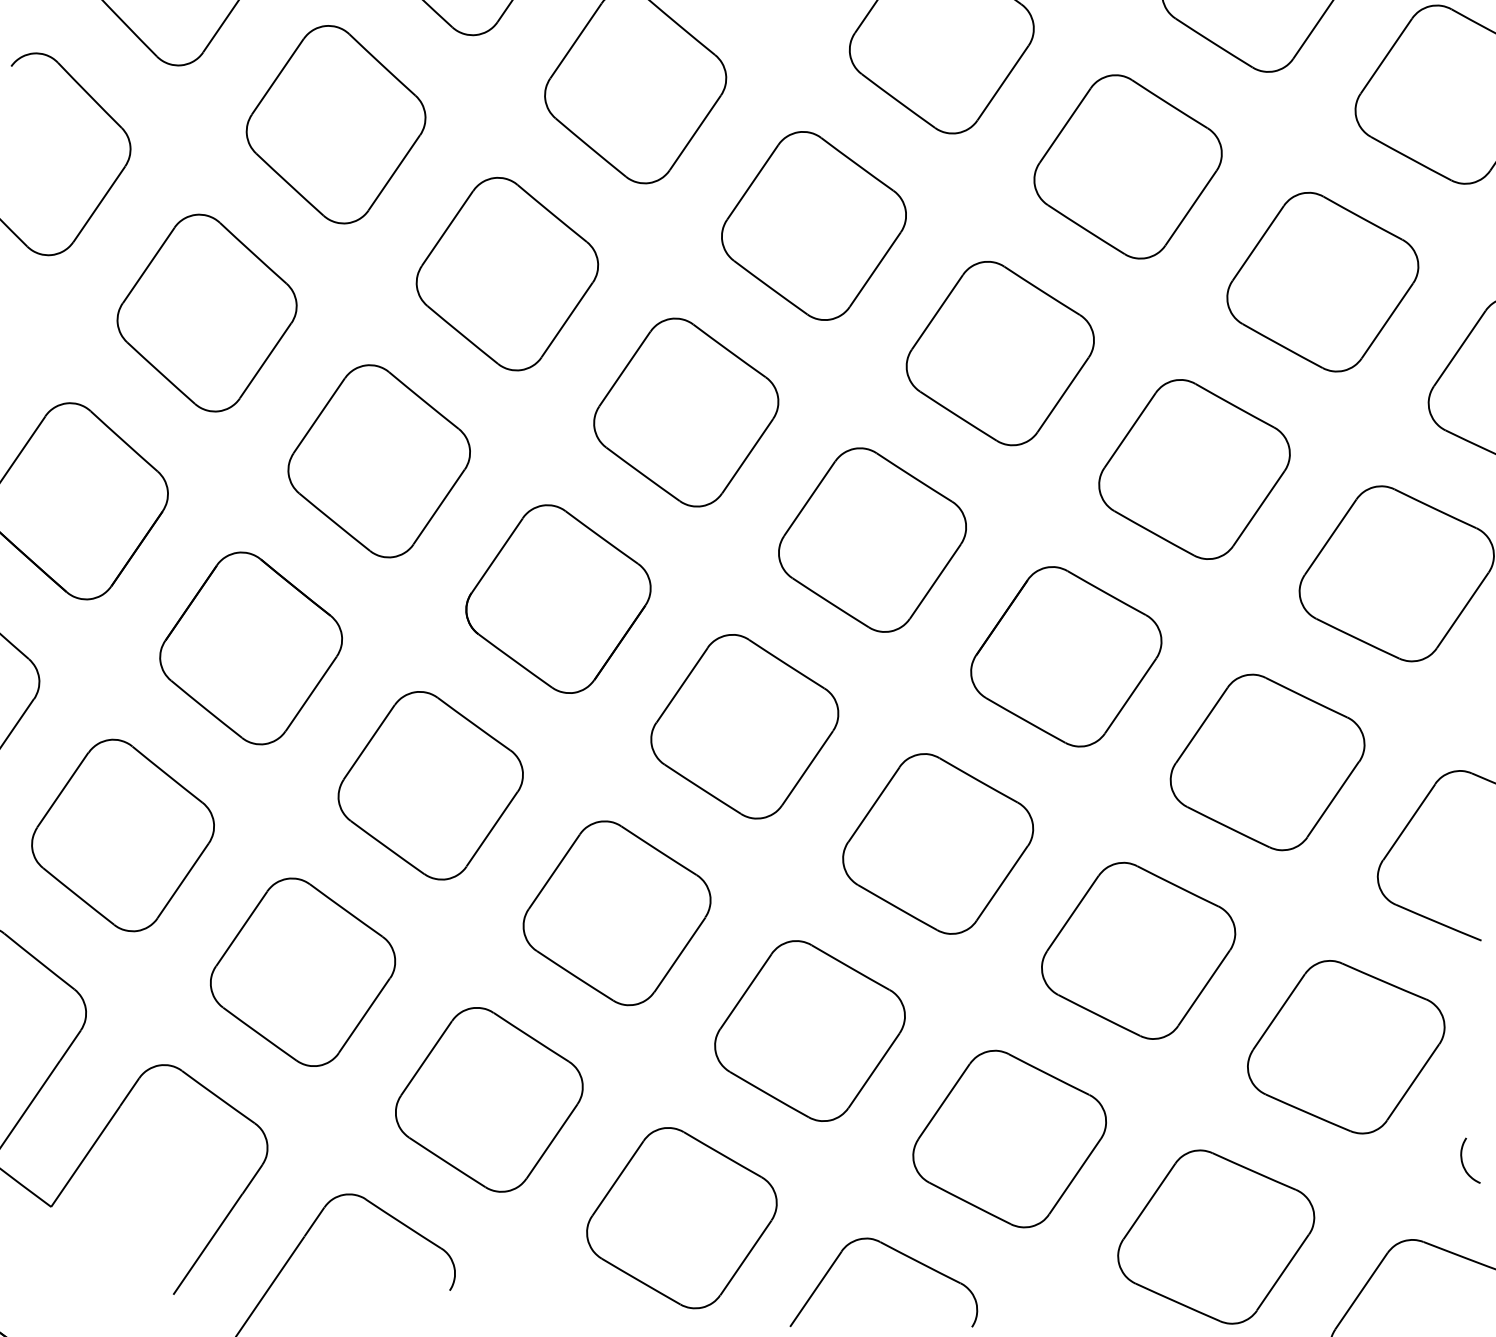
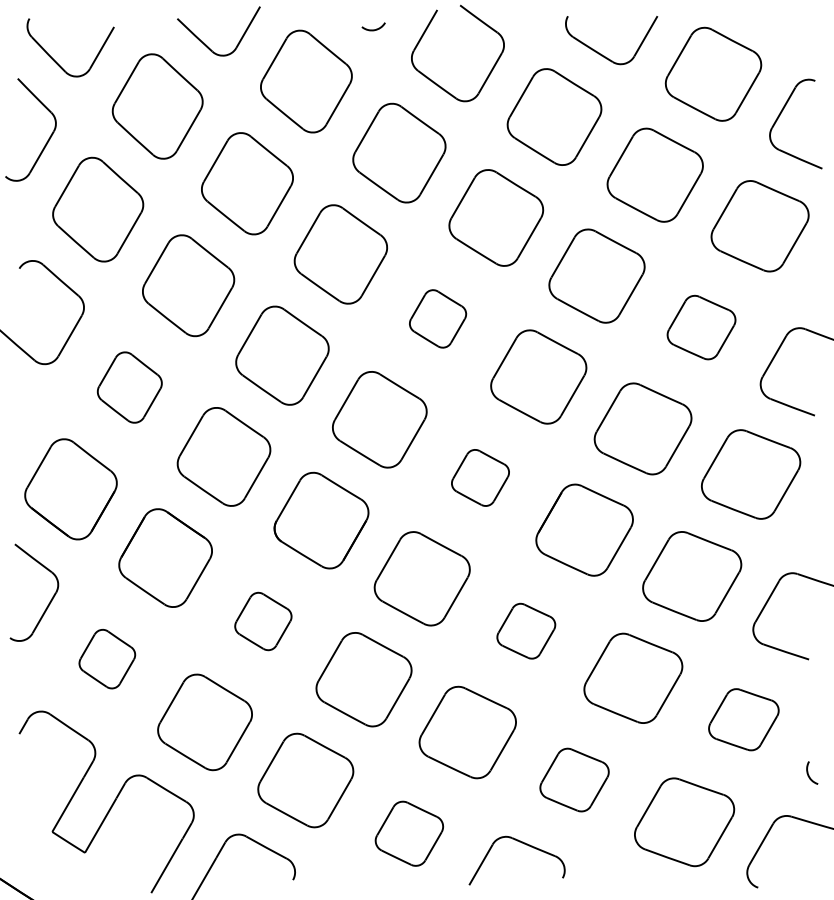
part: (813, 225) -> (437, 318), size x0.6
part: (1322, 281) -> (701, 327), size x0.7
part: (206, 312) -> (129, 387), size x0.7
part: (872, 539) -> (480, 477), size x0.6
part: (431, 785) -> (263, 621), size x0.6
part: (123, 834) -> (107, 658), size x0.6
part: (938, 842) -> (526, 630), size x0.6
part: (1345, 1046) -> (743, 719), size x0.7
part: (1009, 1137) -> (574, 779), size x0.7
part: (682, 1217) -> (409, 833), size x0.7

